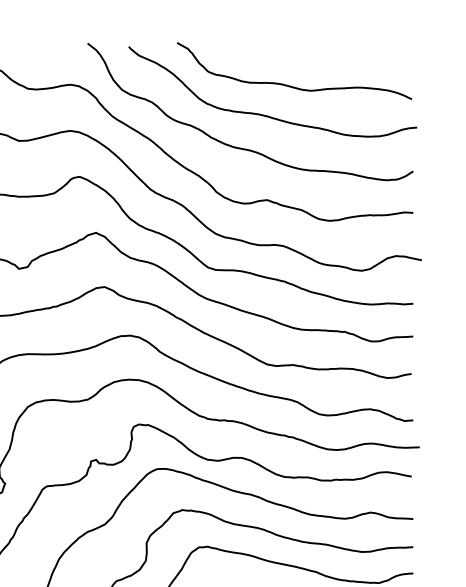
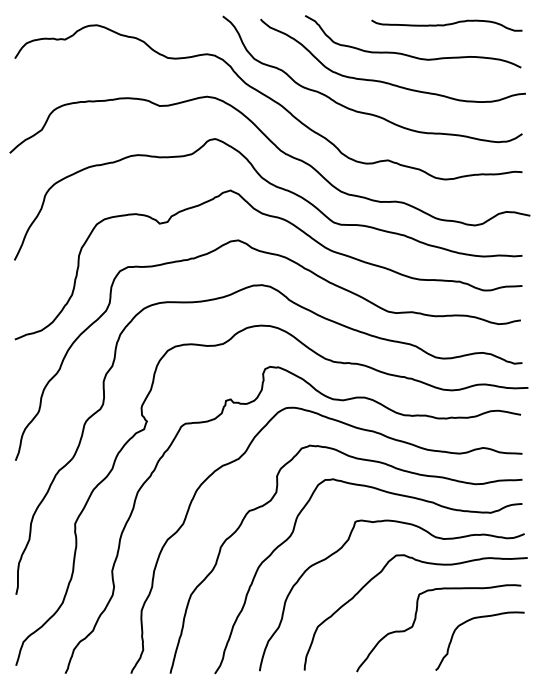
curve: (330, 53) -> (446, 25), added

